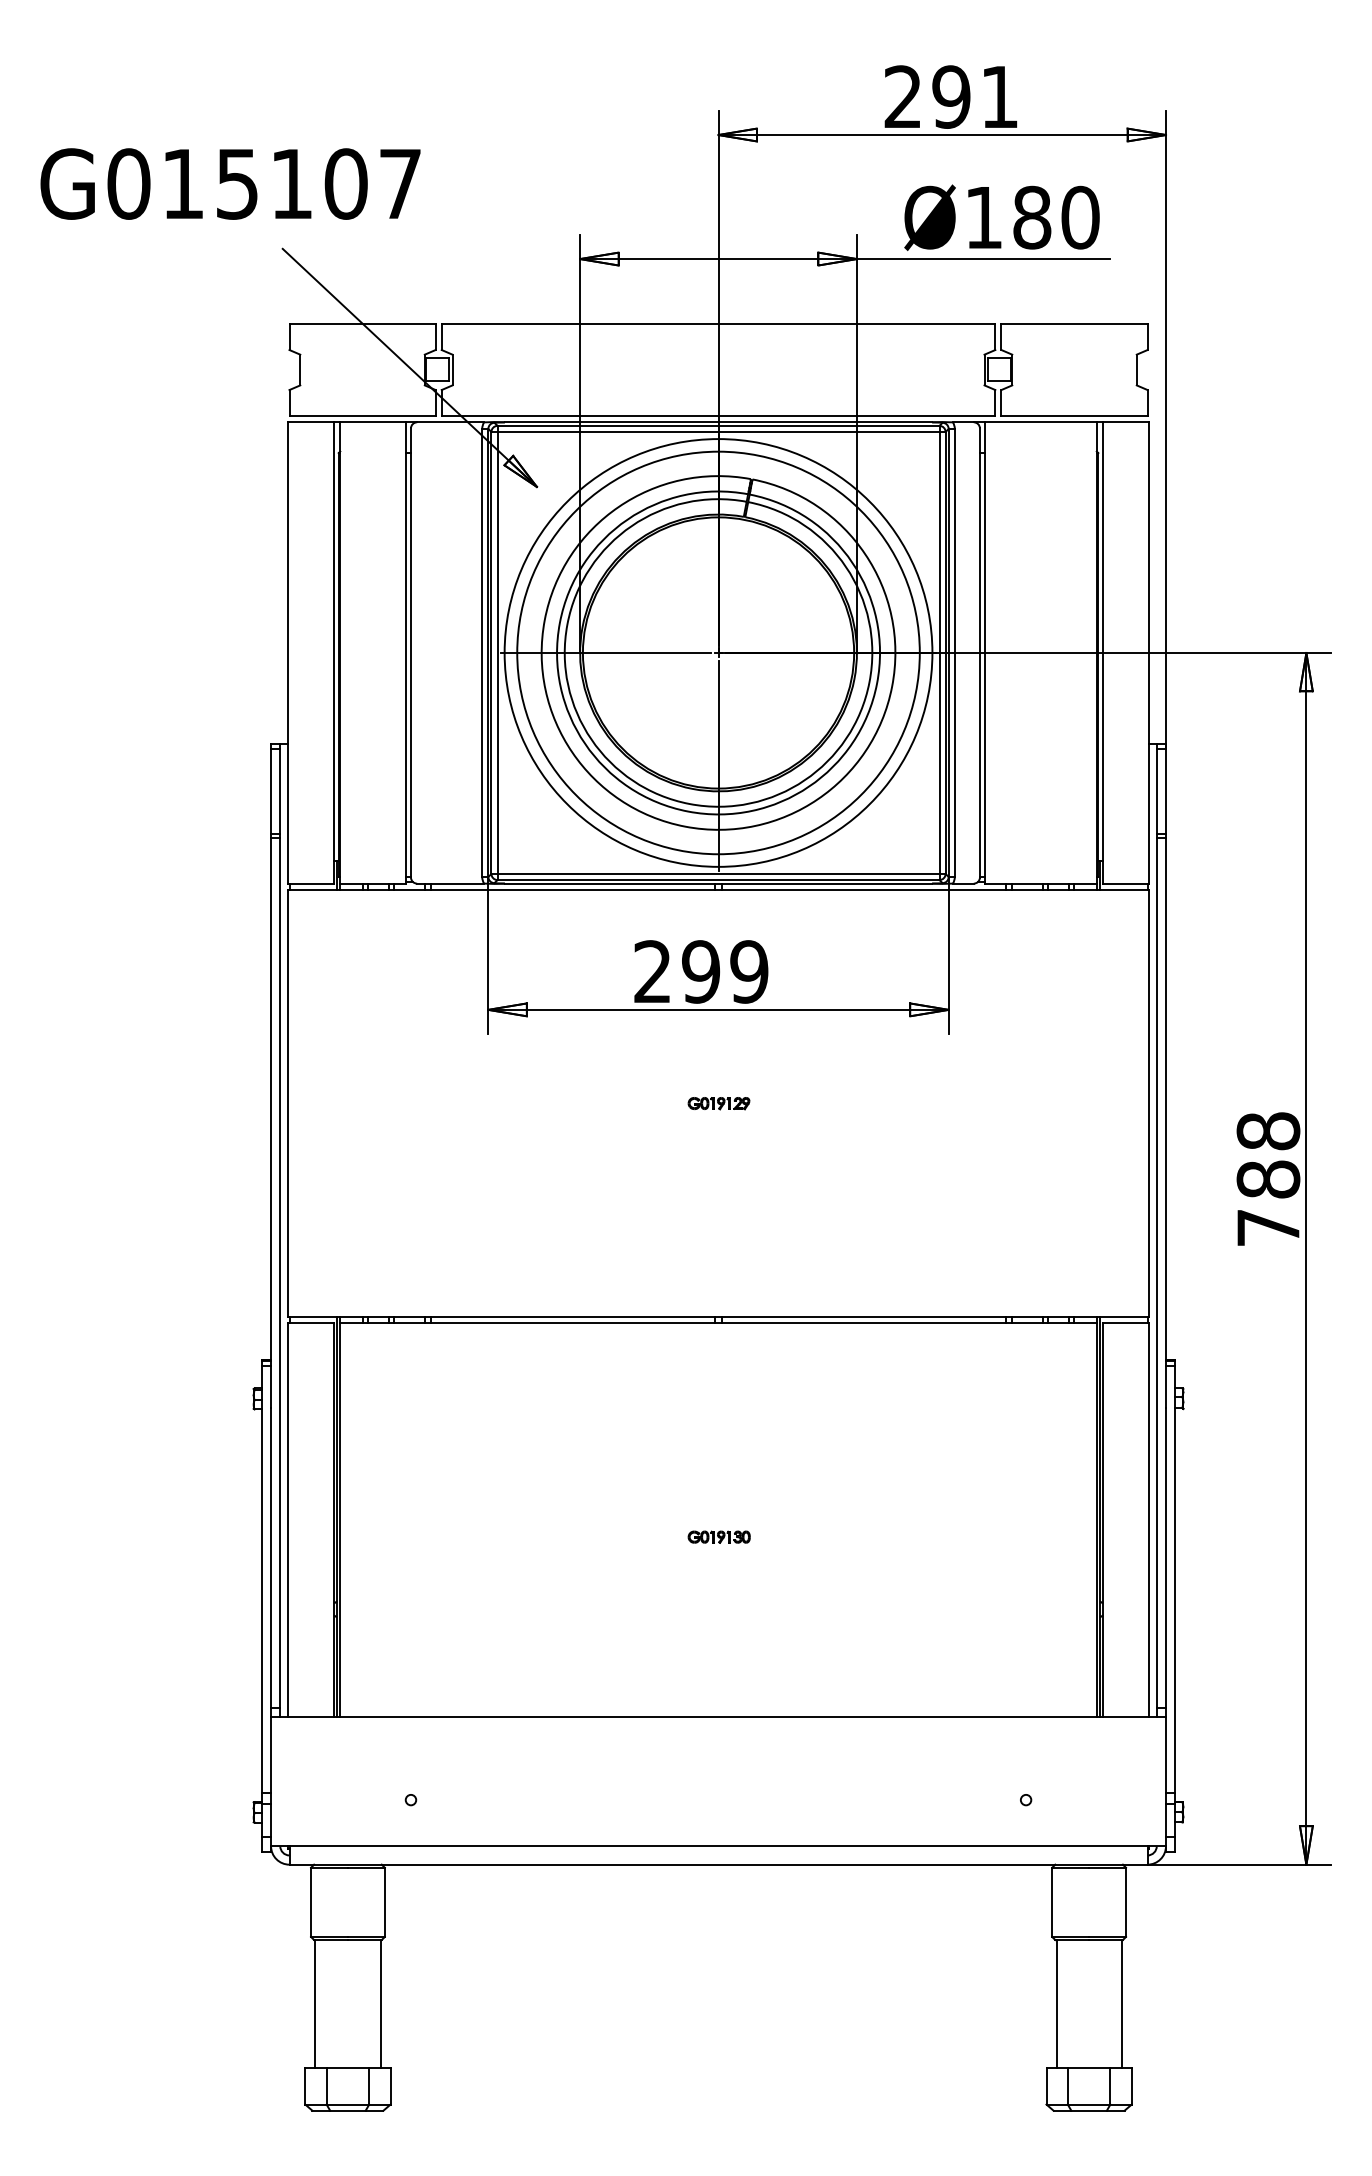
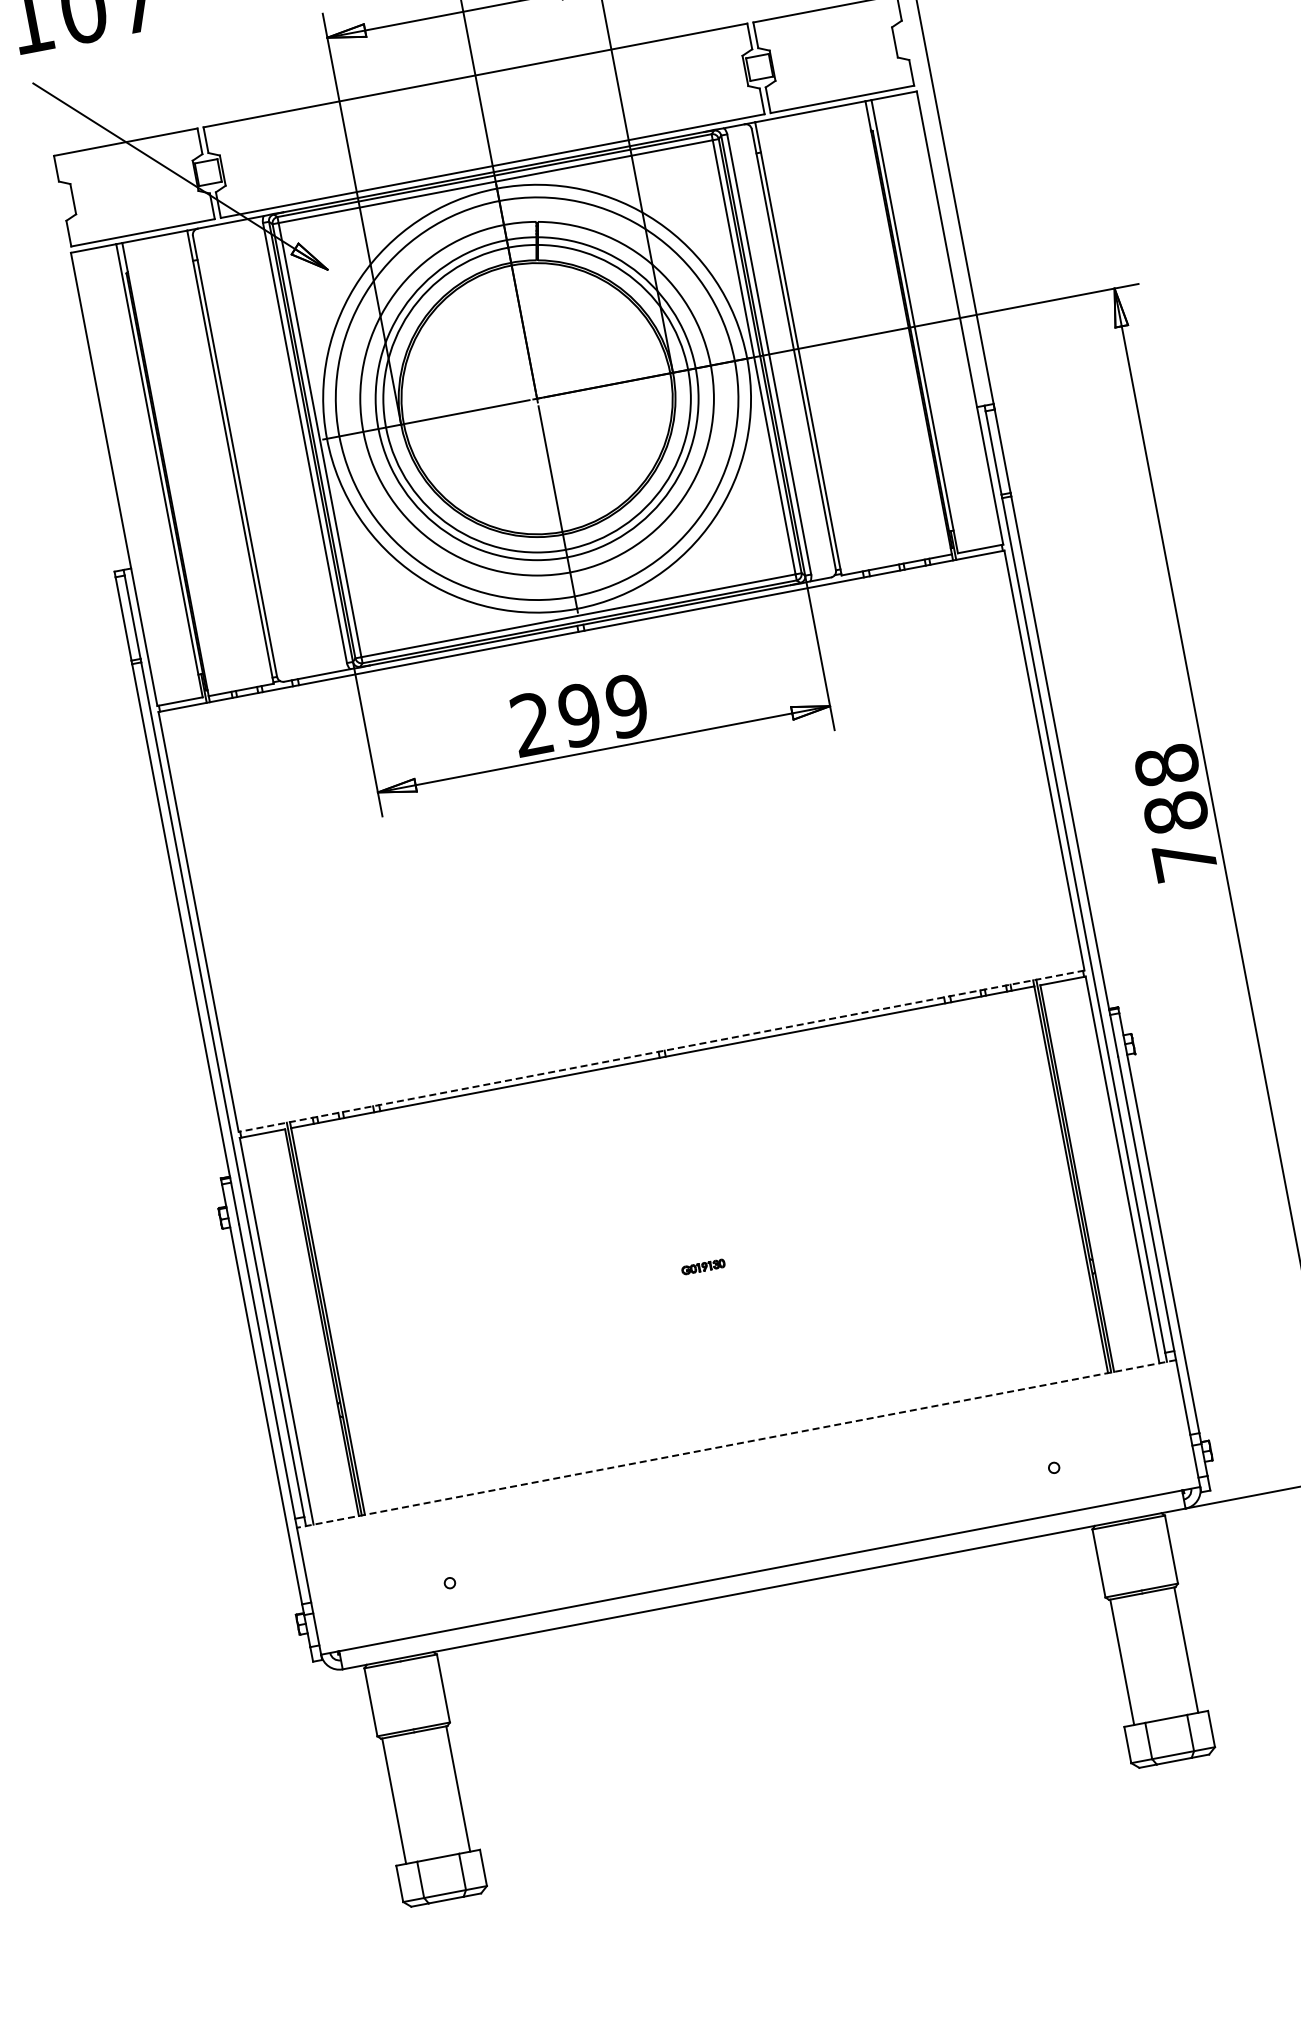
part: (718, 1103) -> (621, 841), removed
line: (718, 1317) -> (661, 1051), solid -> dashed
part: (718, 1536) -> (702, 1266), size x0.7
line: (718, 1717) -> (736, 1444), solid -> dashed

